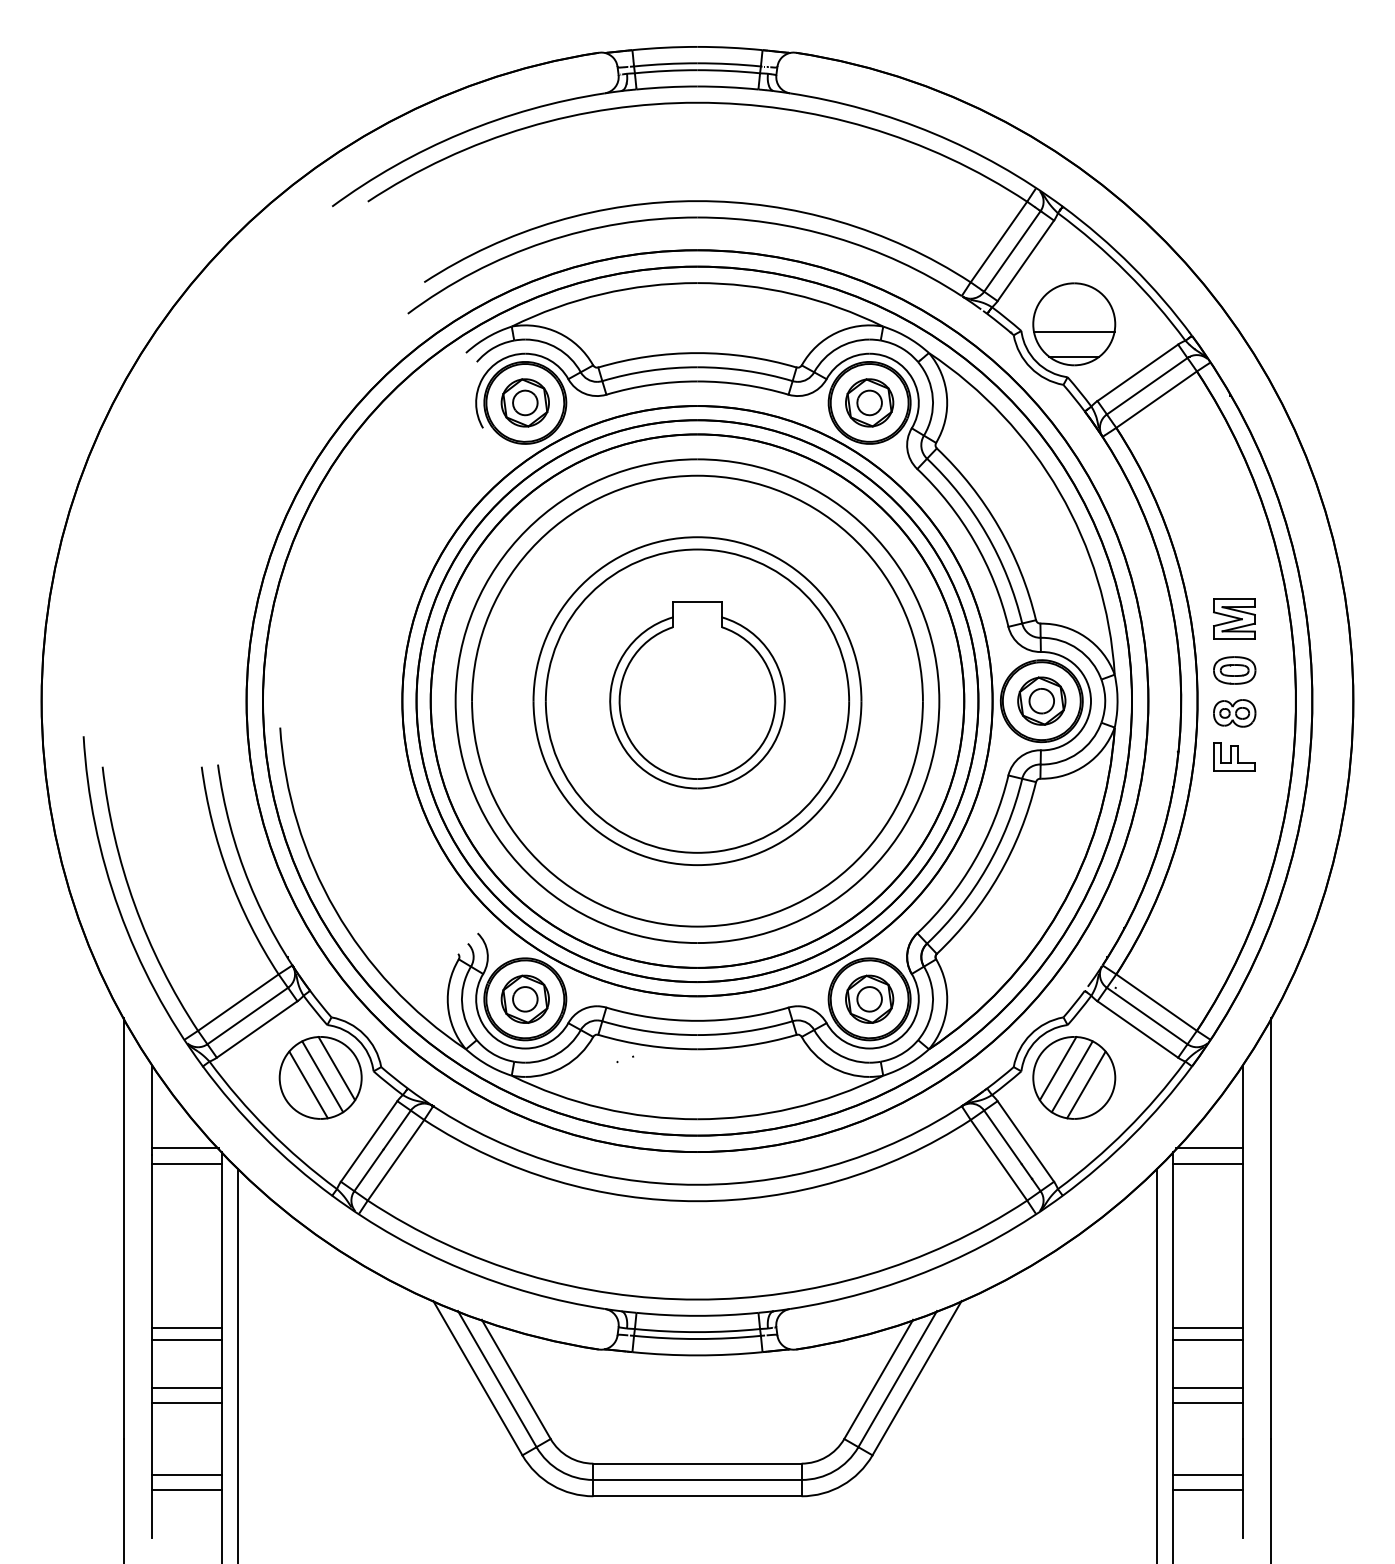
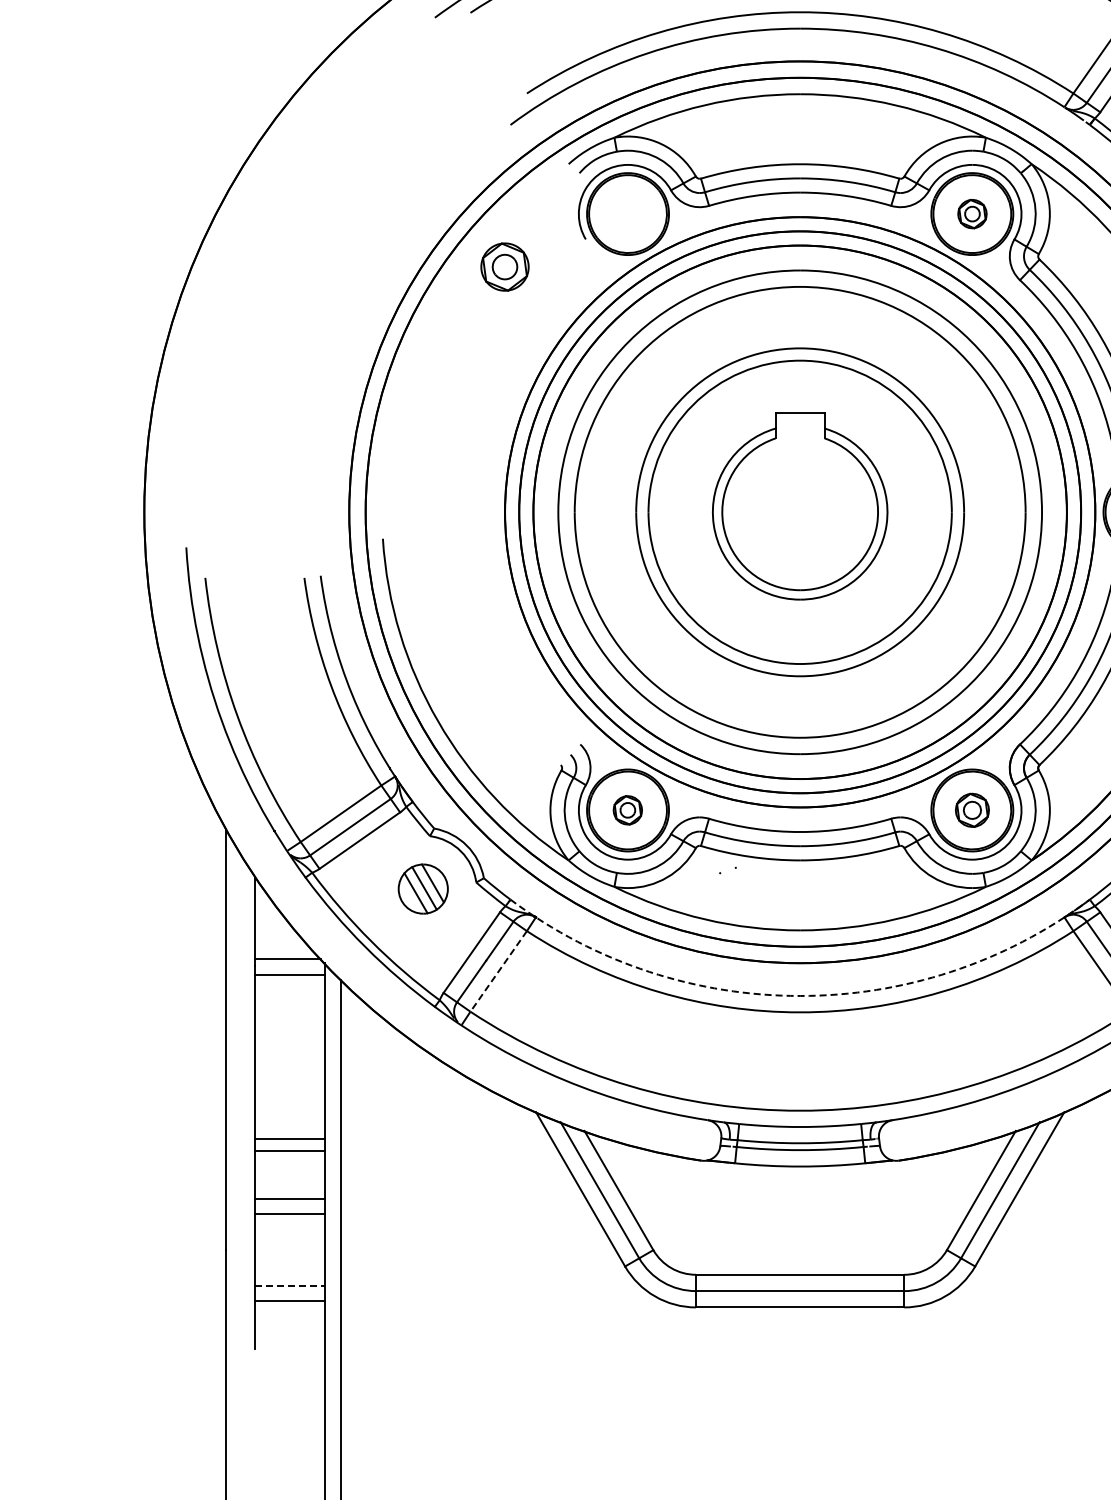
part: (524, 402) -> (504, 266), moved
part: (869, 402) -> (972, 213), size x0.6
part: (524, 998) -> (627, 809), size x0.6
part: (869, 998) -> (972, 809), size x0.7
part: (320, 1077) -> (423, 888), size x0.6
line: (395, 1160) -> (498, 971), solid -> dashed
arc: (697, 1184) -> (800, 995), solid -> dashed
line: (187, 1475) -> (290, 1286), solid -> dashed

